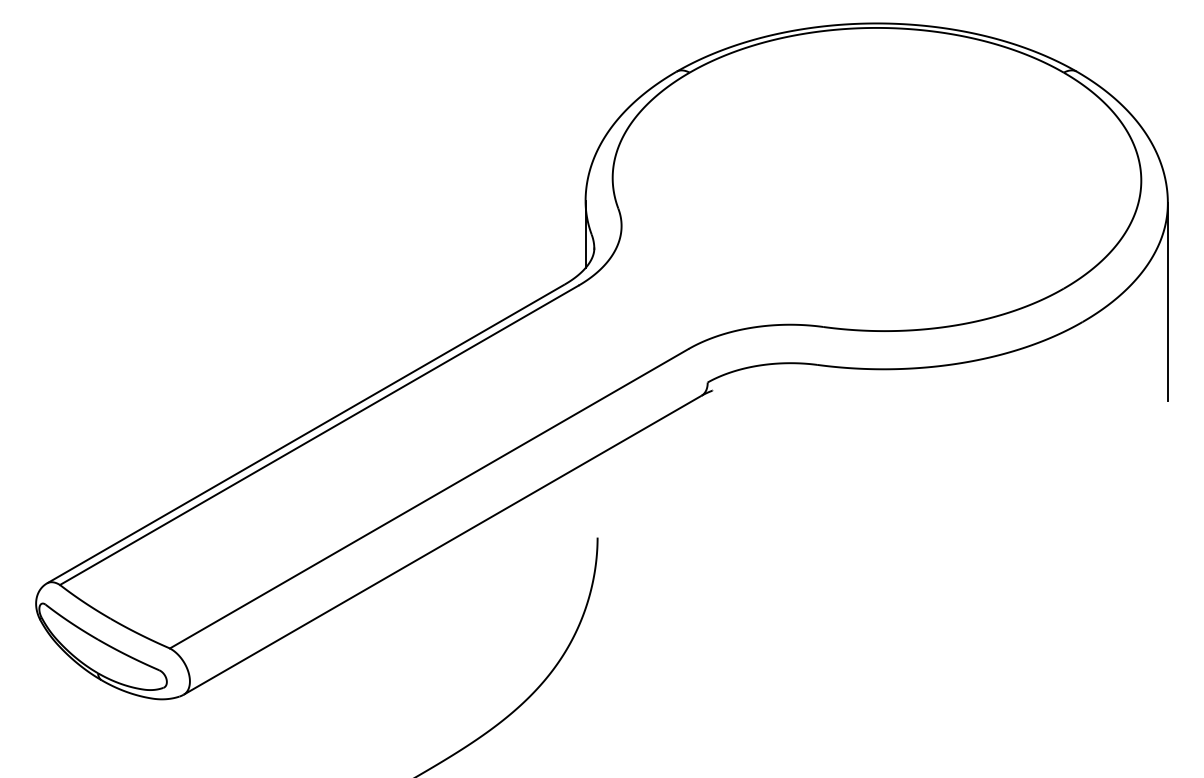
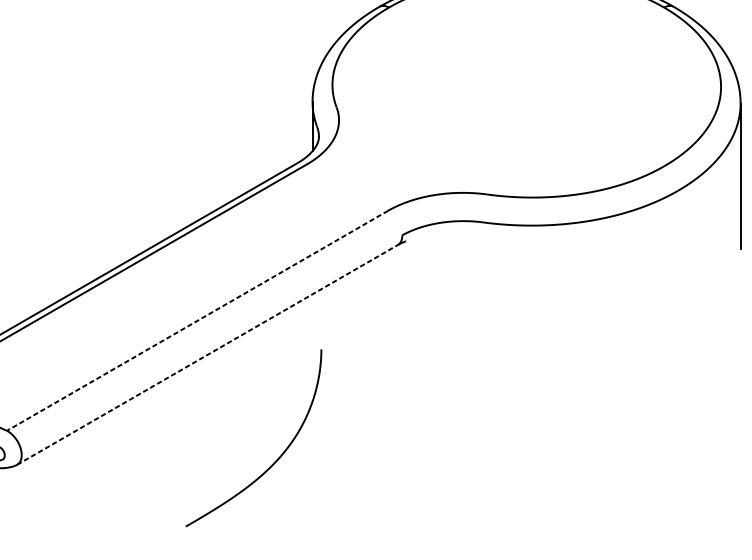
line: (428, 499) -> (197, 321), solid -> dashed
line: (442, 545) -> (207, 355), solid -> dashed

